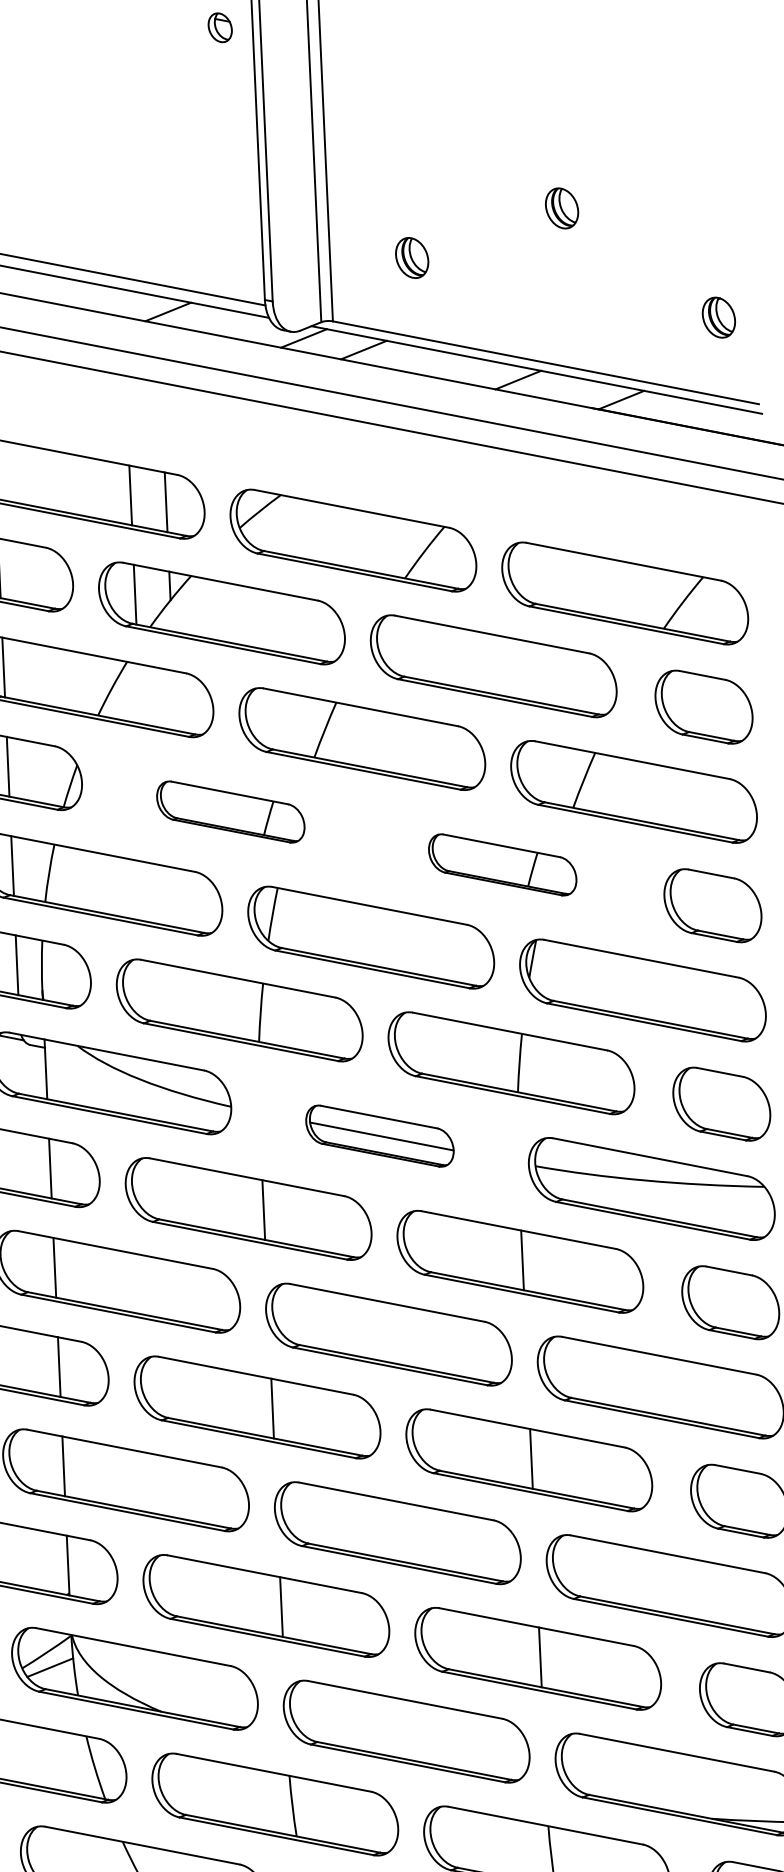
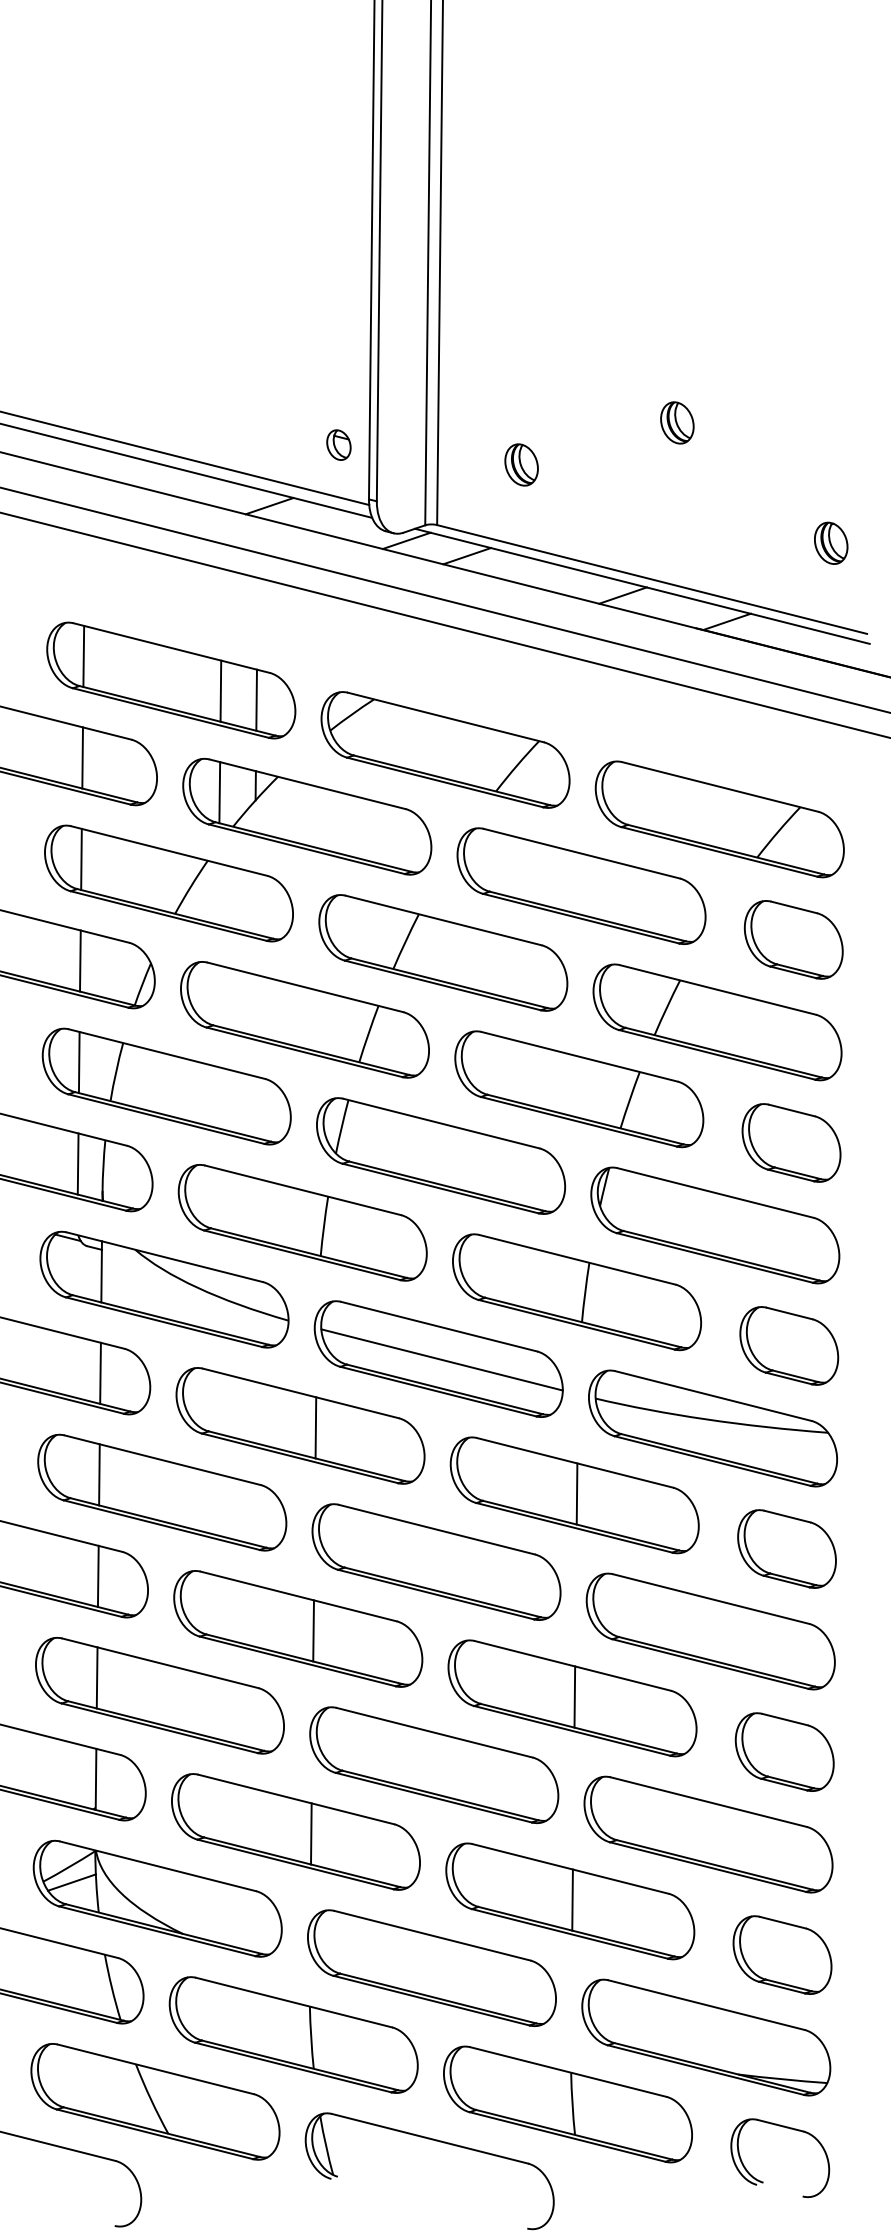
part: (219, 27) -> (338, 444), moved
part: (230, 811) -> (304, 1019), size x1.67
part: (502, 865) -> (579, 1089), size x1.67
part: (379, 1135) -> (438, 1358), size x1.67

